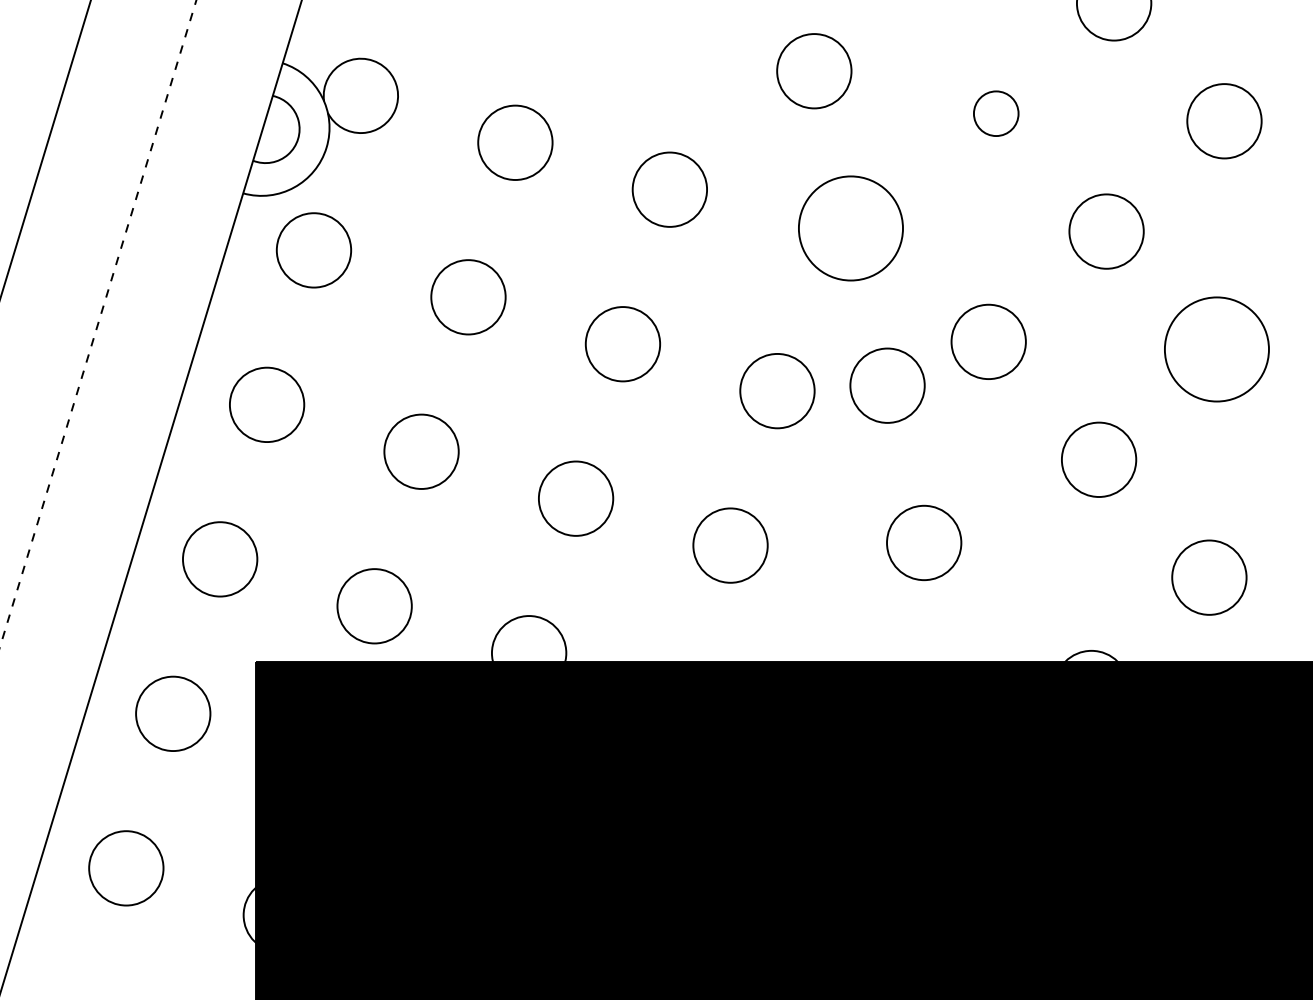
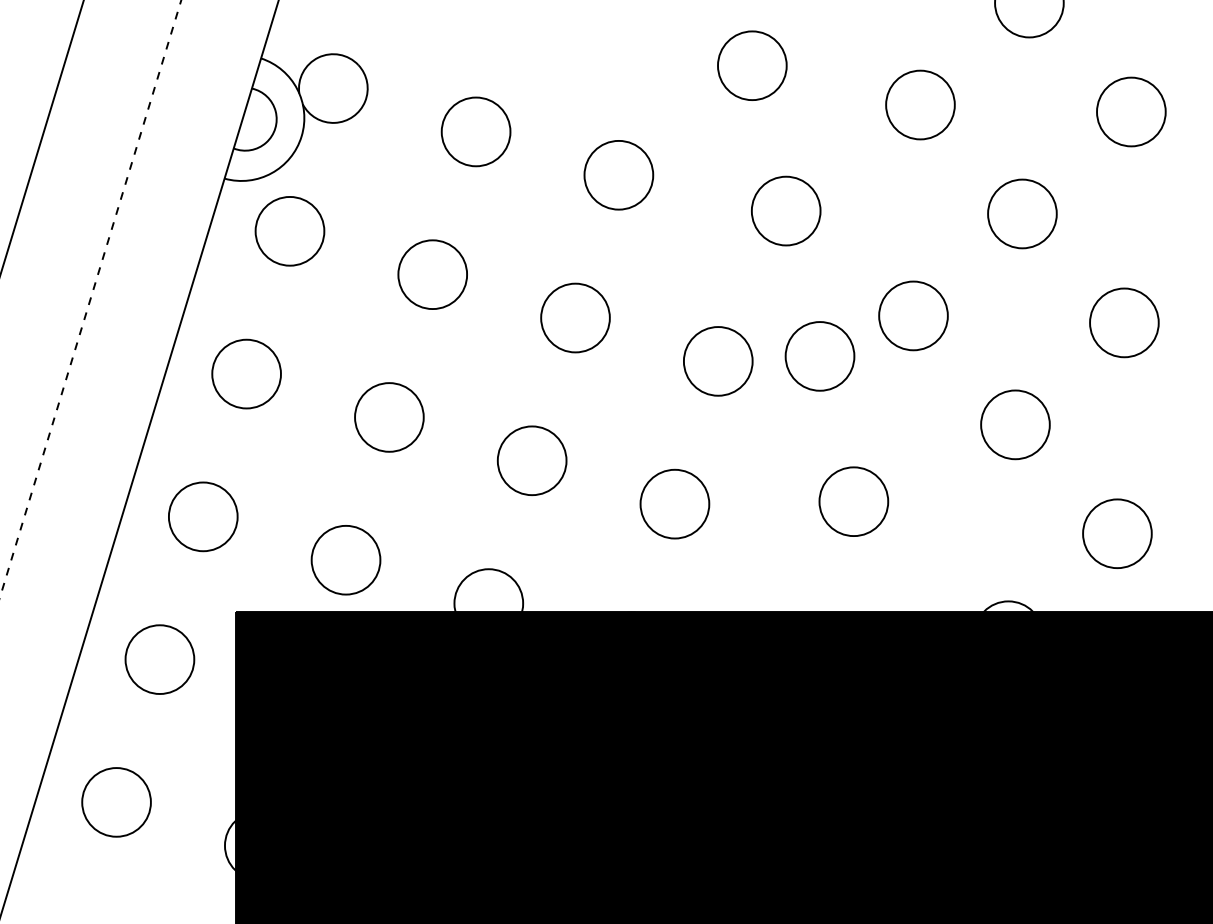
circle: (996, 113) -> (920, 104), size x1.67
circle: (850, 228) -> (785, 211), size x0.71
circle: (1216, 349) -> (1123, 322), size x0.71

